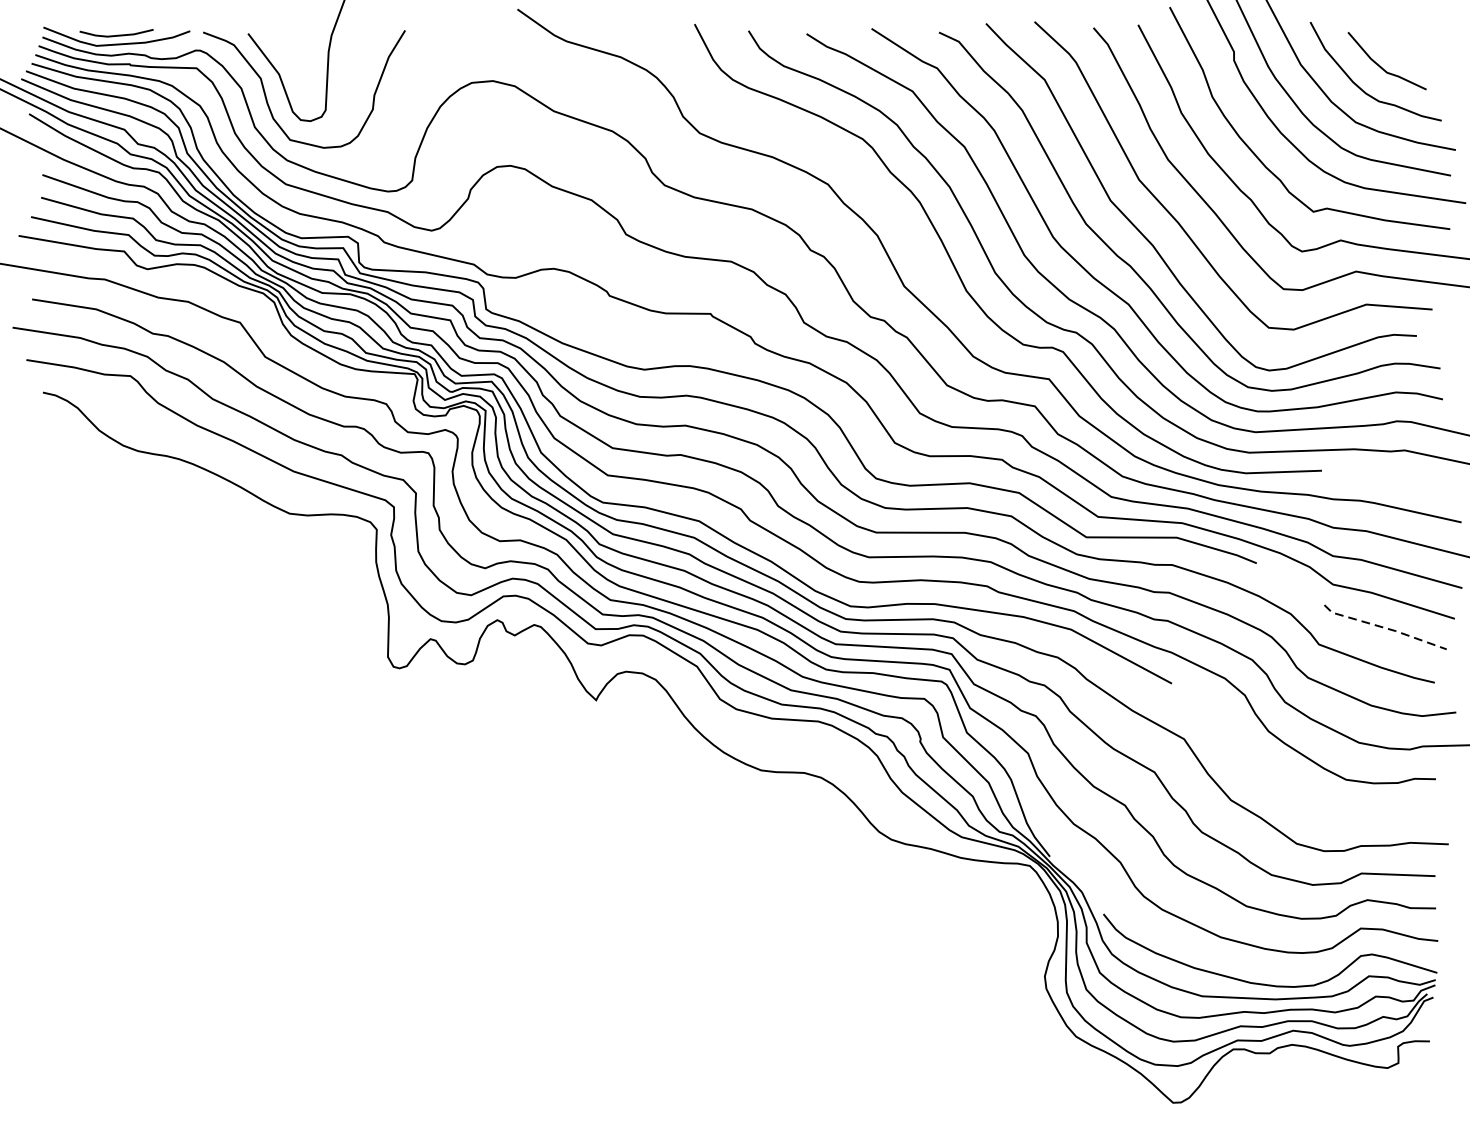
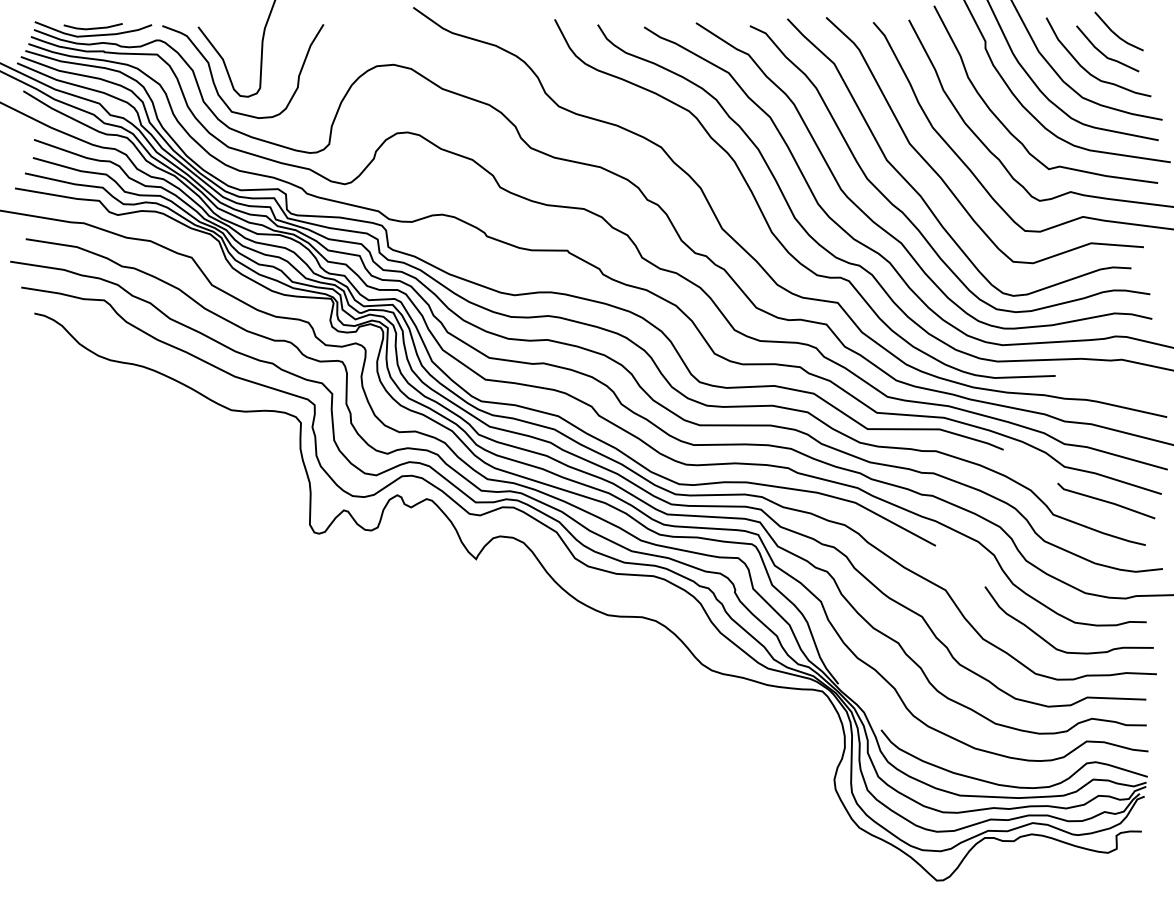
line: (1398, 41) -> (1116, 33), added
line: (1385, 627) -> (1106, 501), dashed -> solid
curve: (1312, 803) -> (1048, 641), added

